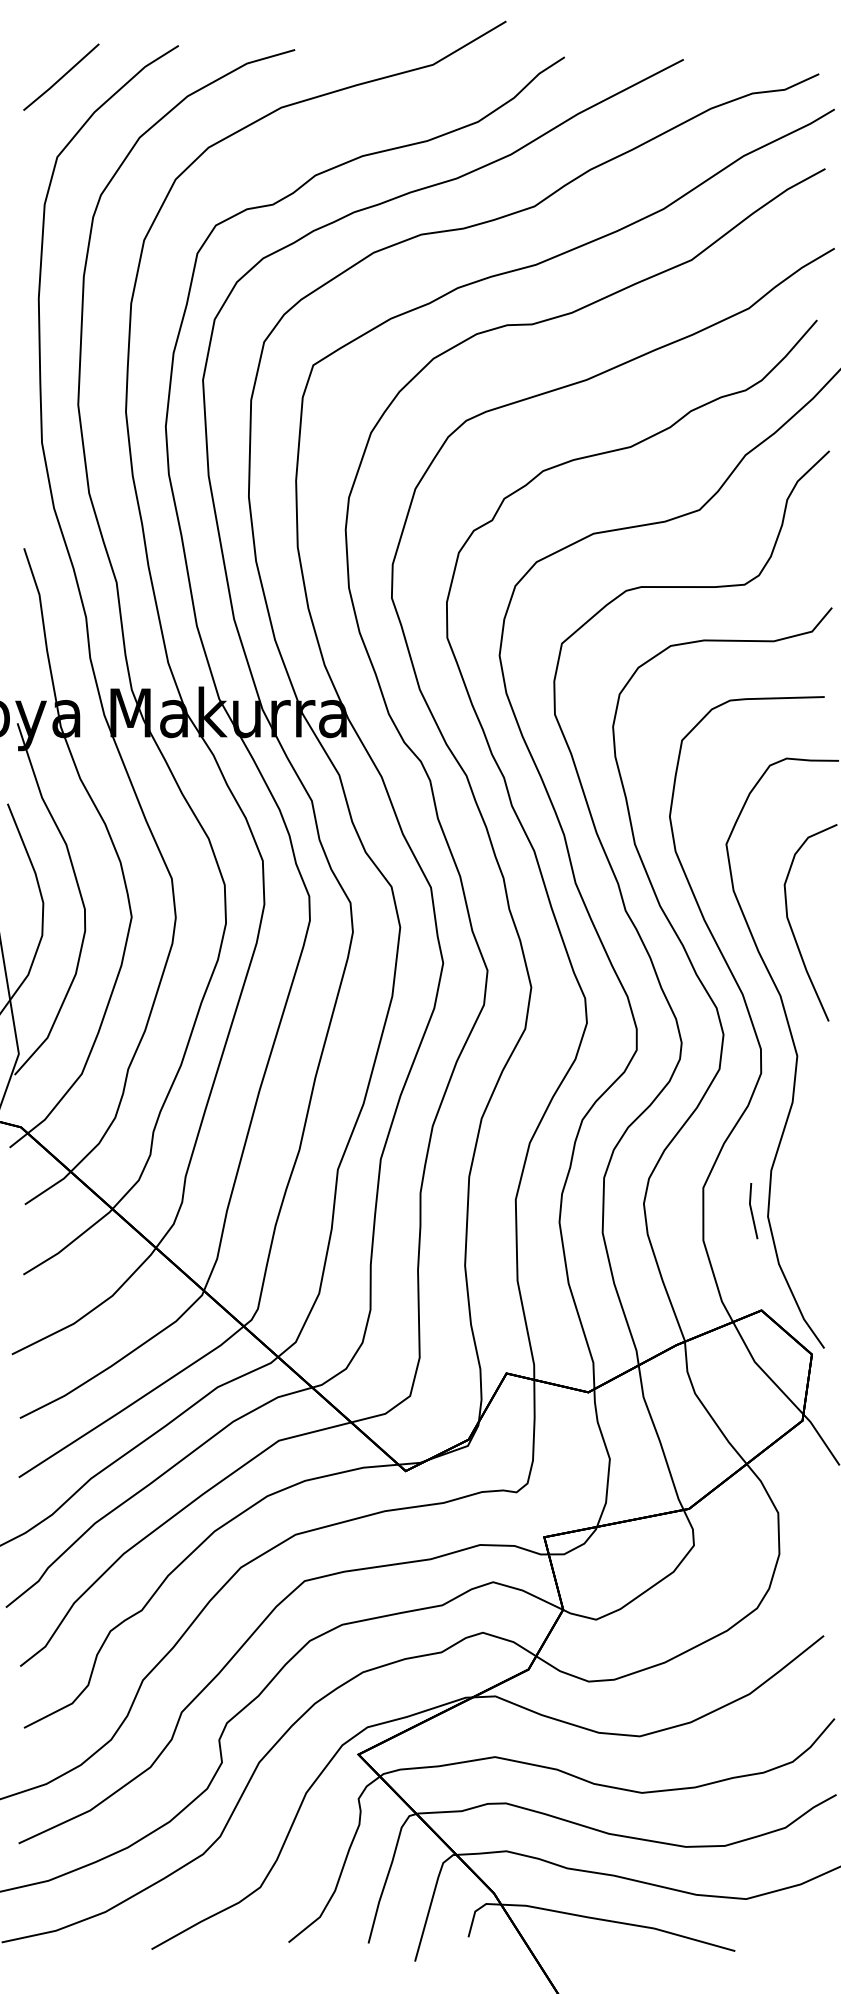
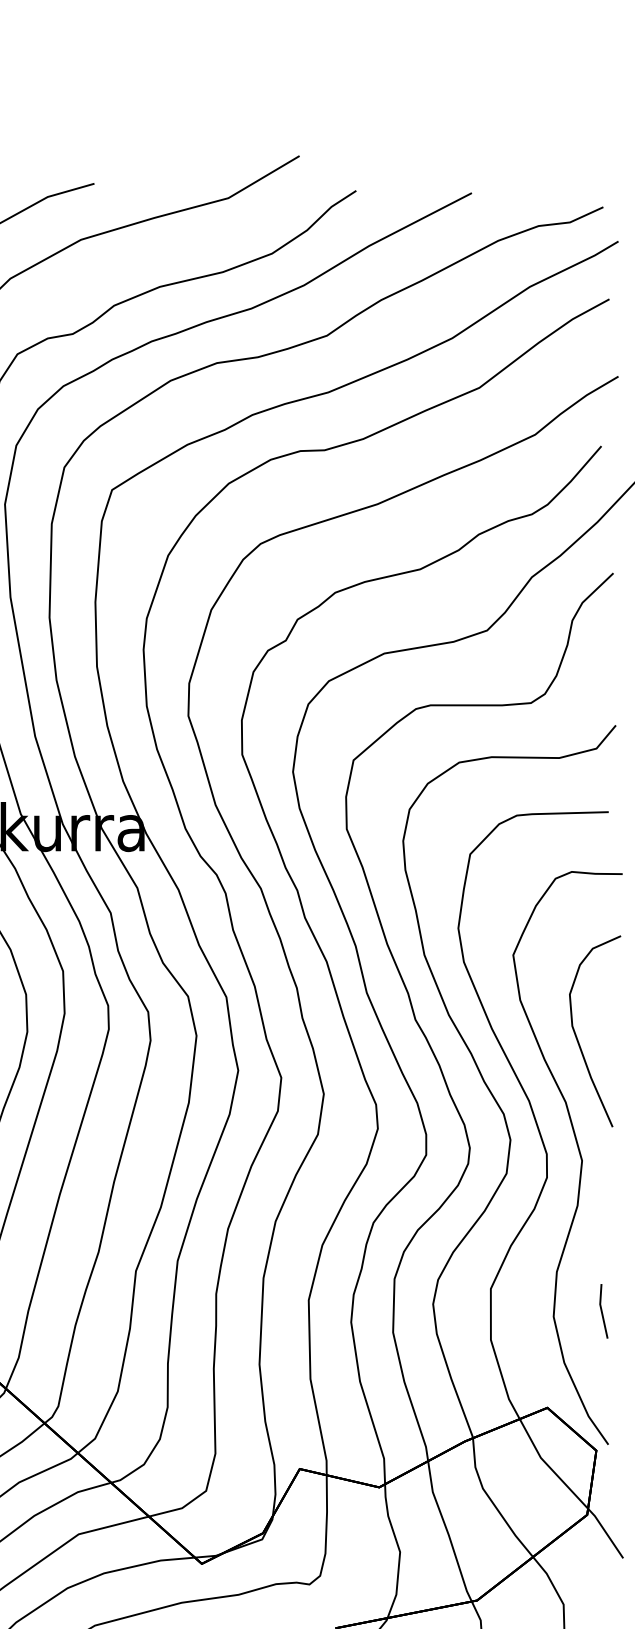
line: (752, 1211) -> (602, 1311), moved

